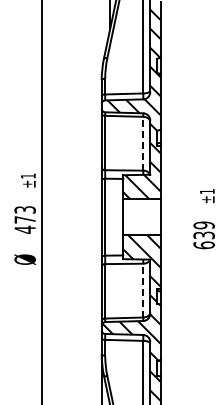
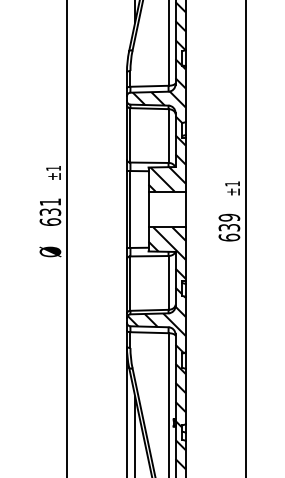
line: (143, 144) -> (168, 136), dashed -> solid
text: (25, 220) -> (50, 212), 473 -> 631
line: (143, 290) -> (168, 282), dashed -> solid

